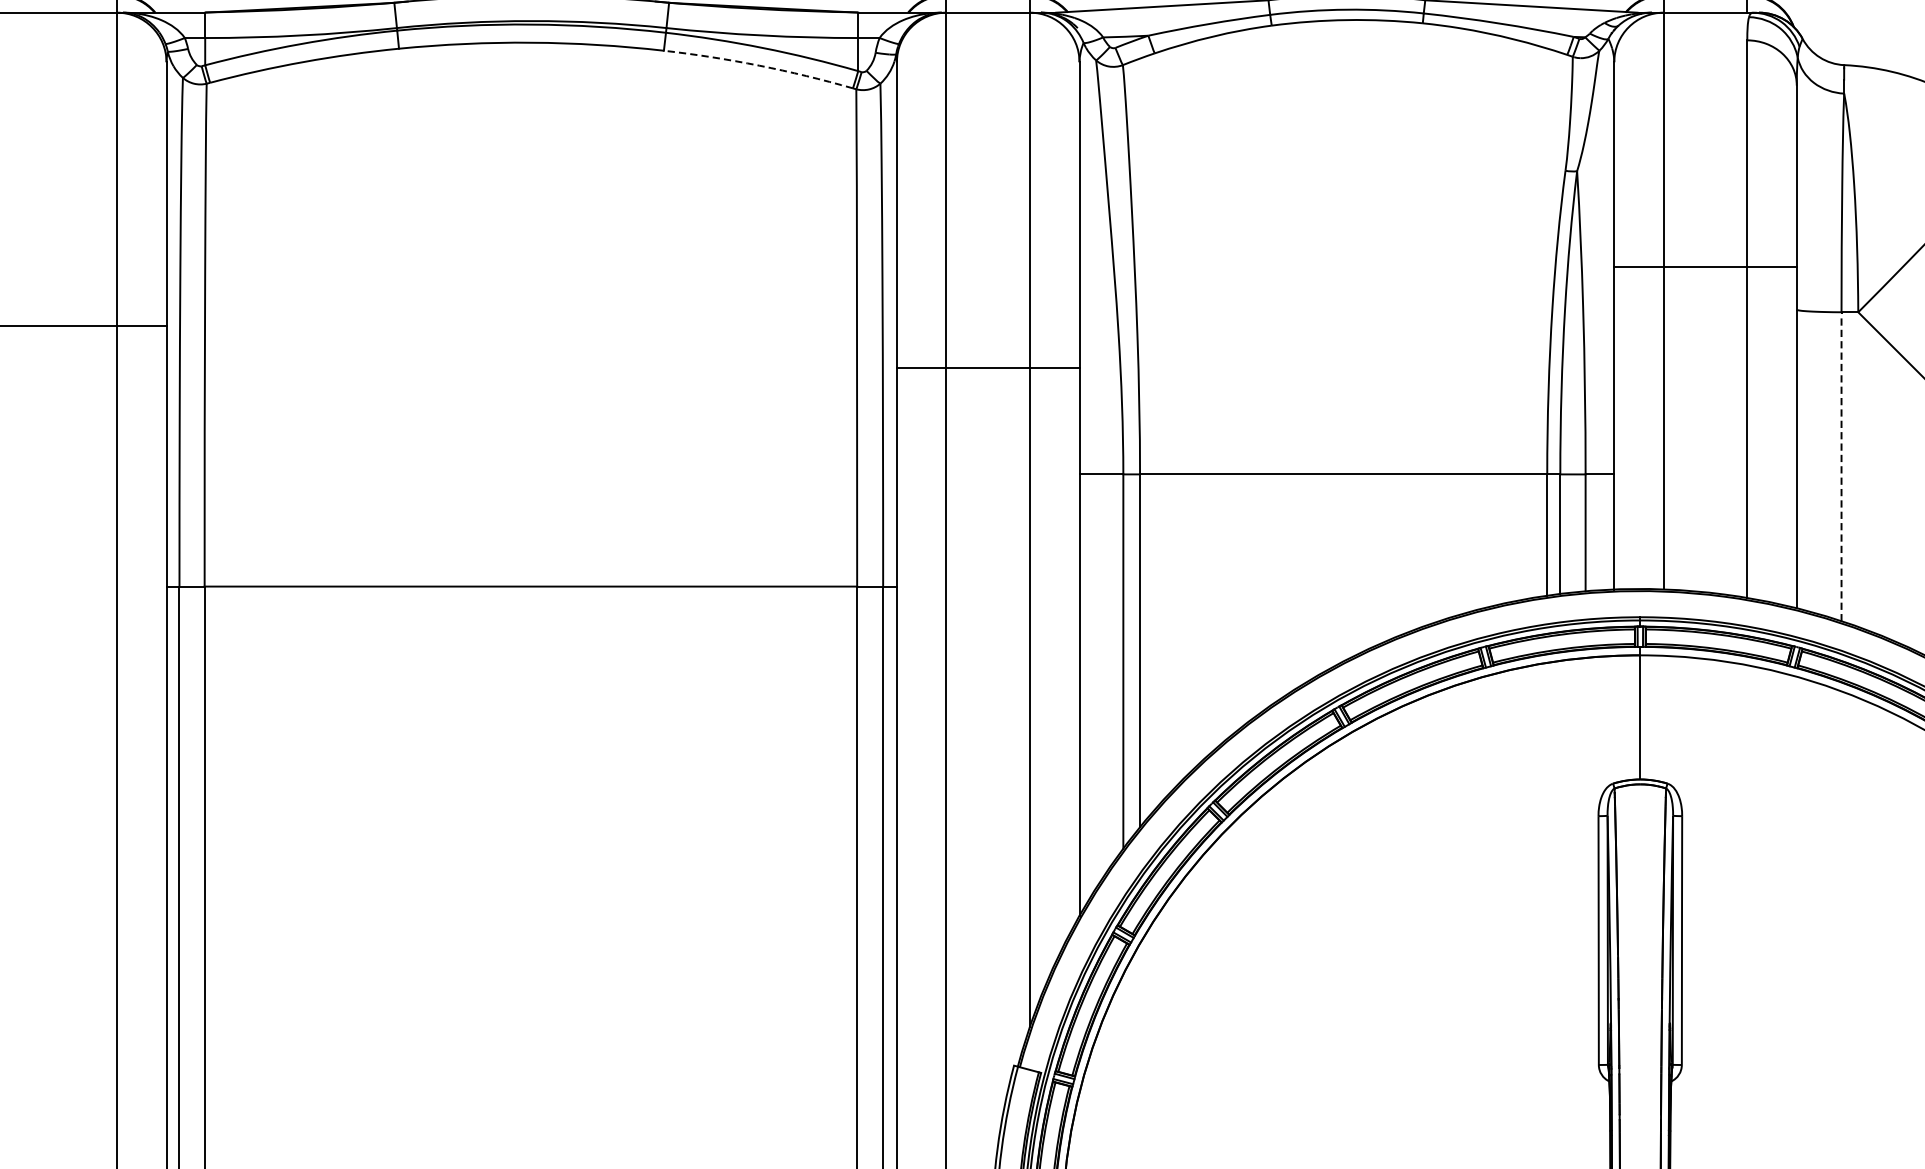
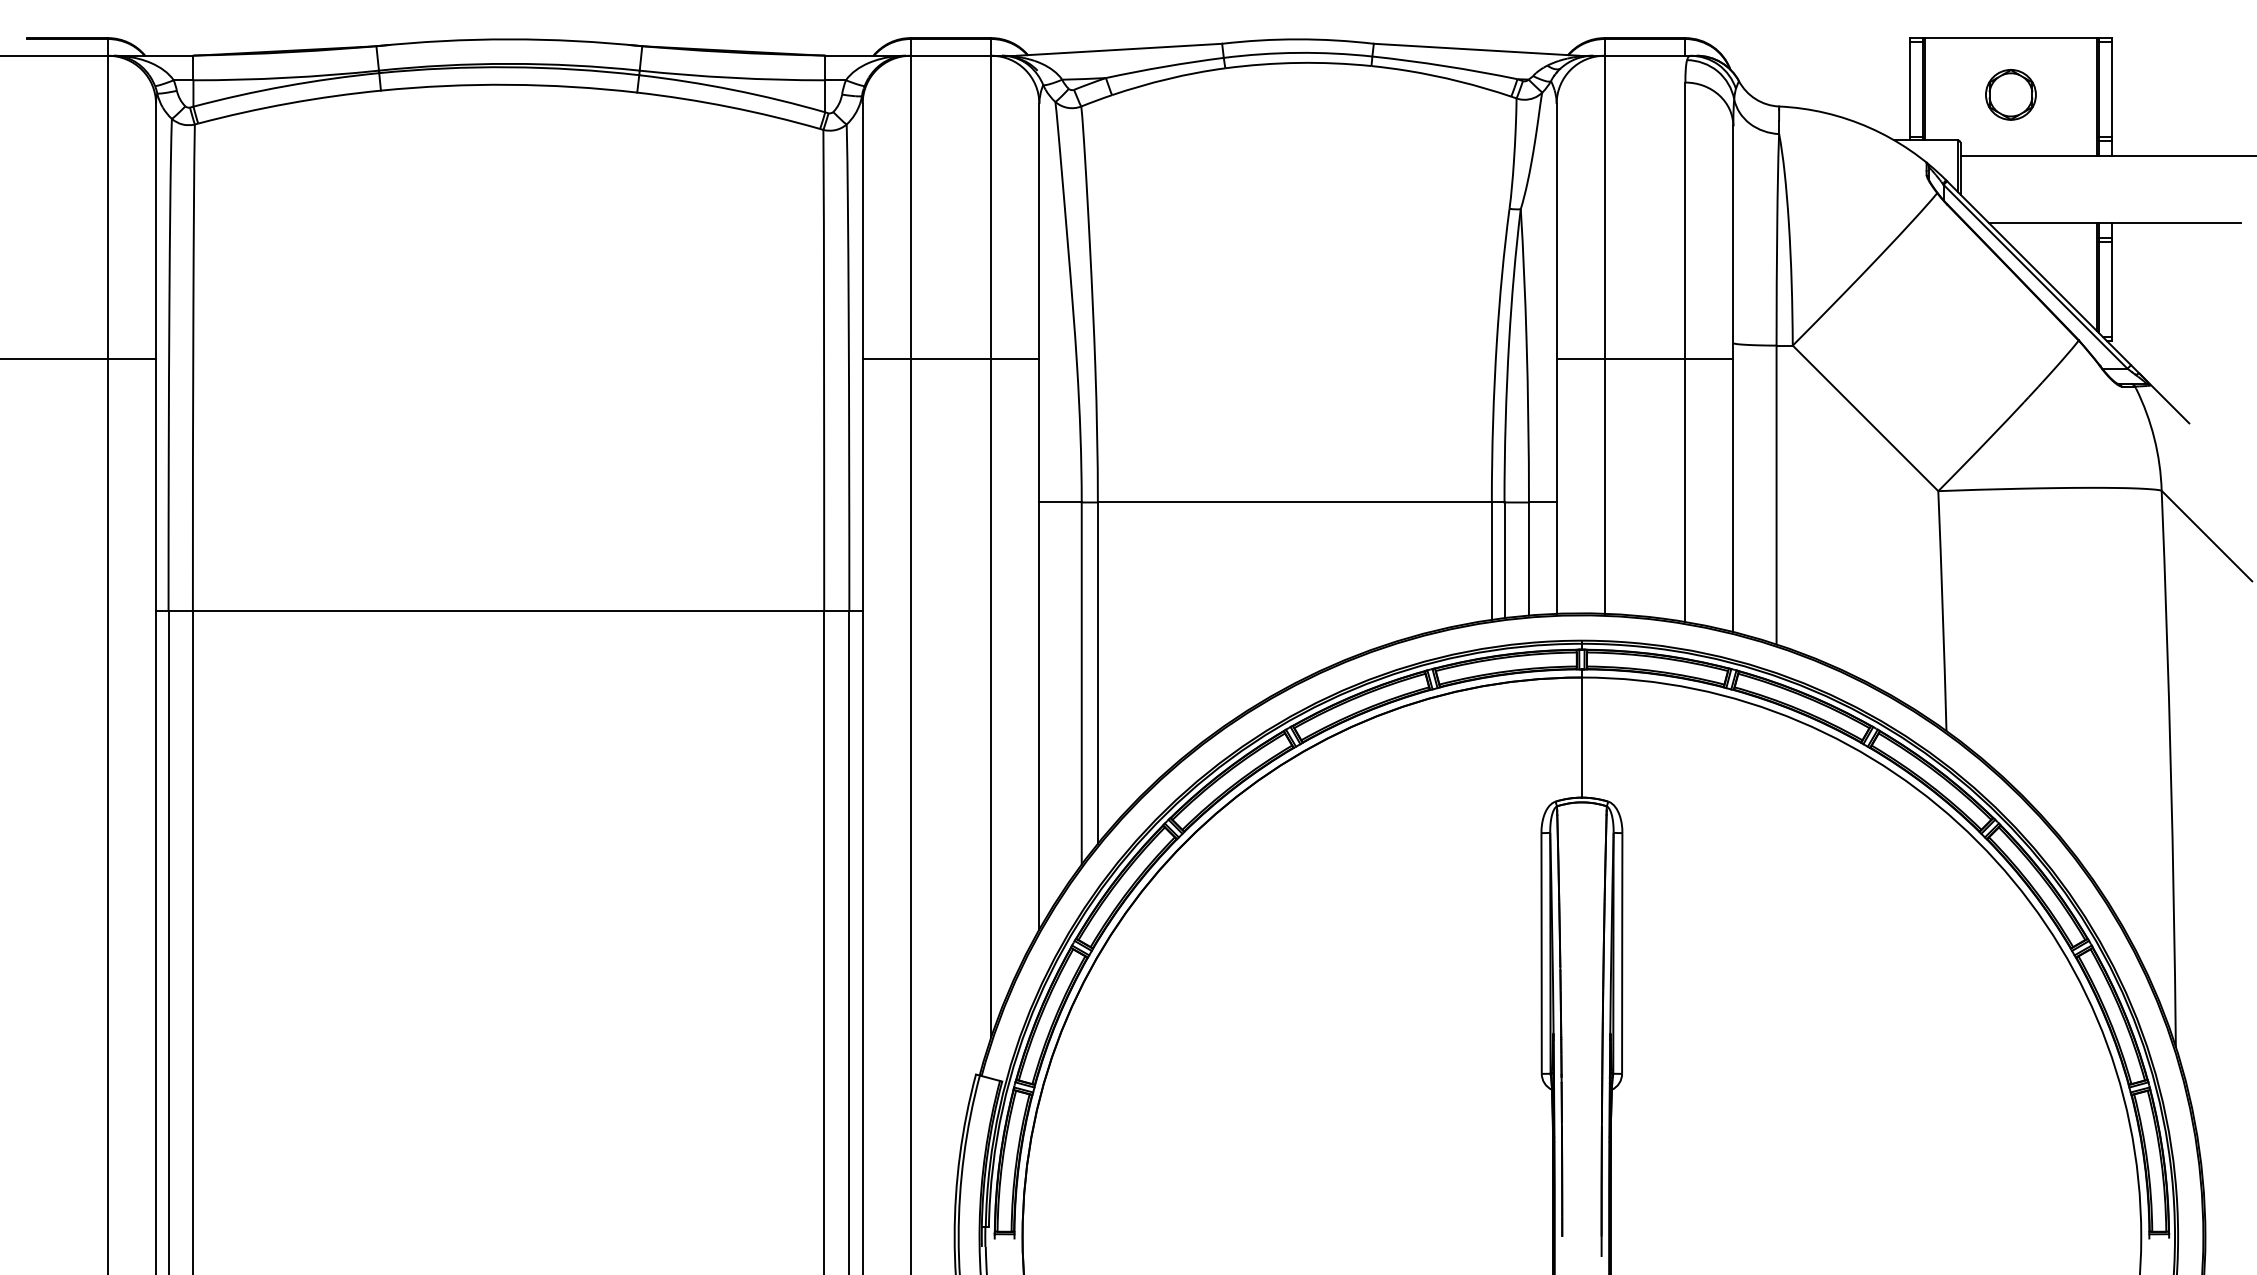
arc: (759, 66) -> (729, 107), dashed -> solid
line: (1705, 266) -> (1644, 358), moved
line: (987, 367) -> (950, 358), moved
line: (1841, 466) -> (1776, 494), dashed -> solid

